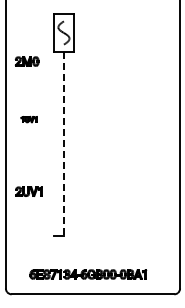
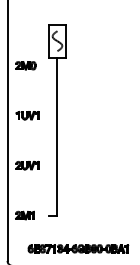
part: (28, 119) -> (26, 115), size x1.67
line: (63, 144) -> (57, 137), dashed -> solid
part: (28, 191) -> (26, 165), moved
part: (25, 235) -> (24, 215), added

